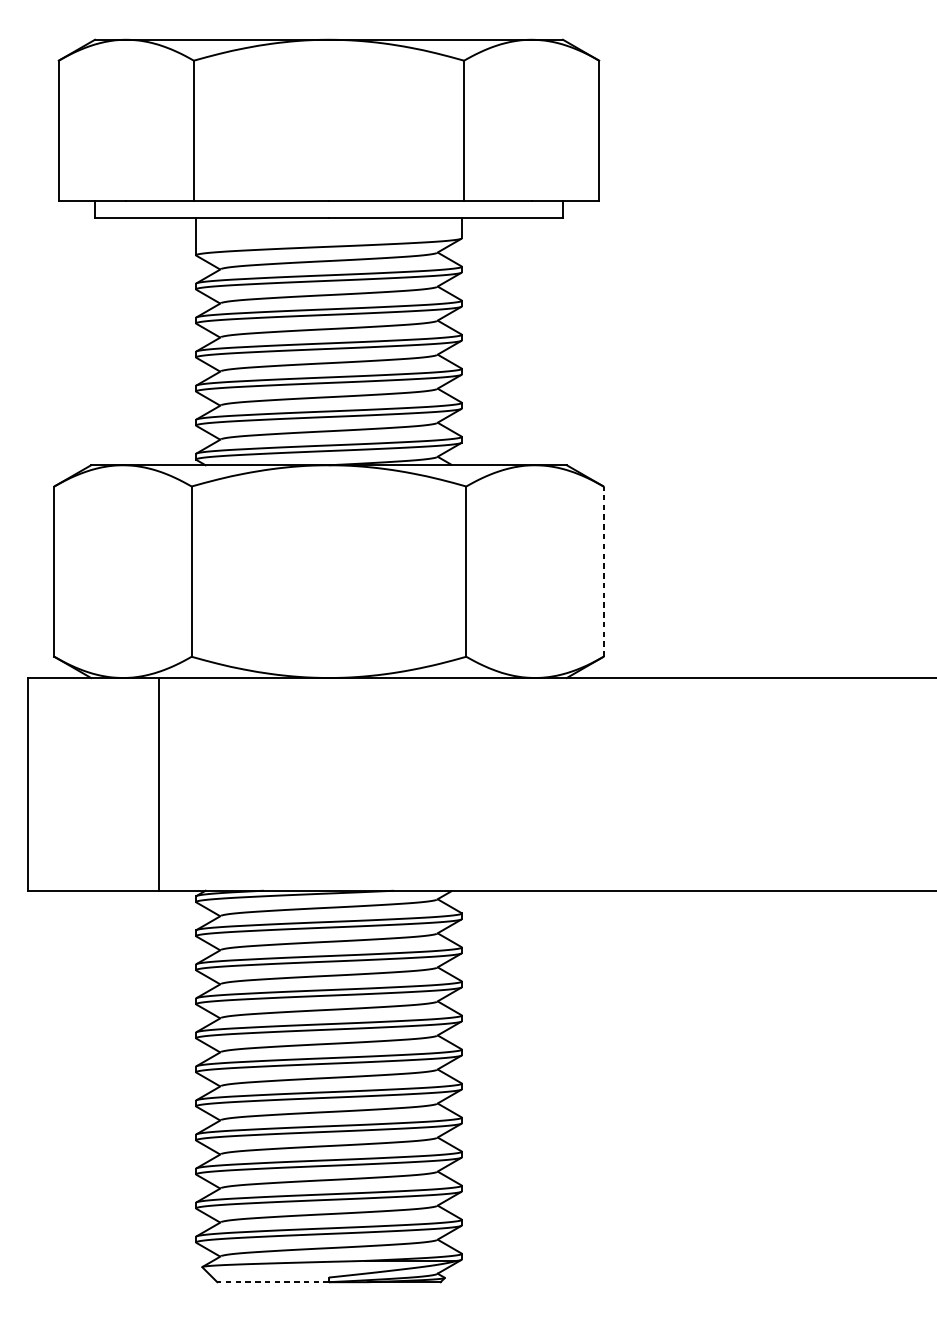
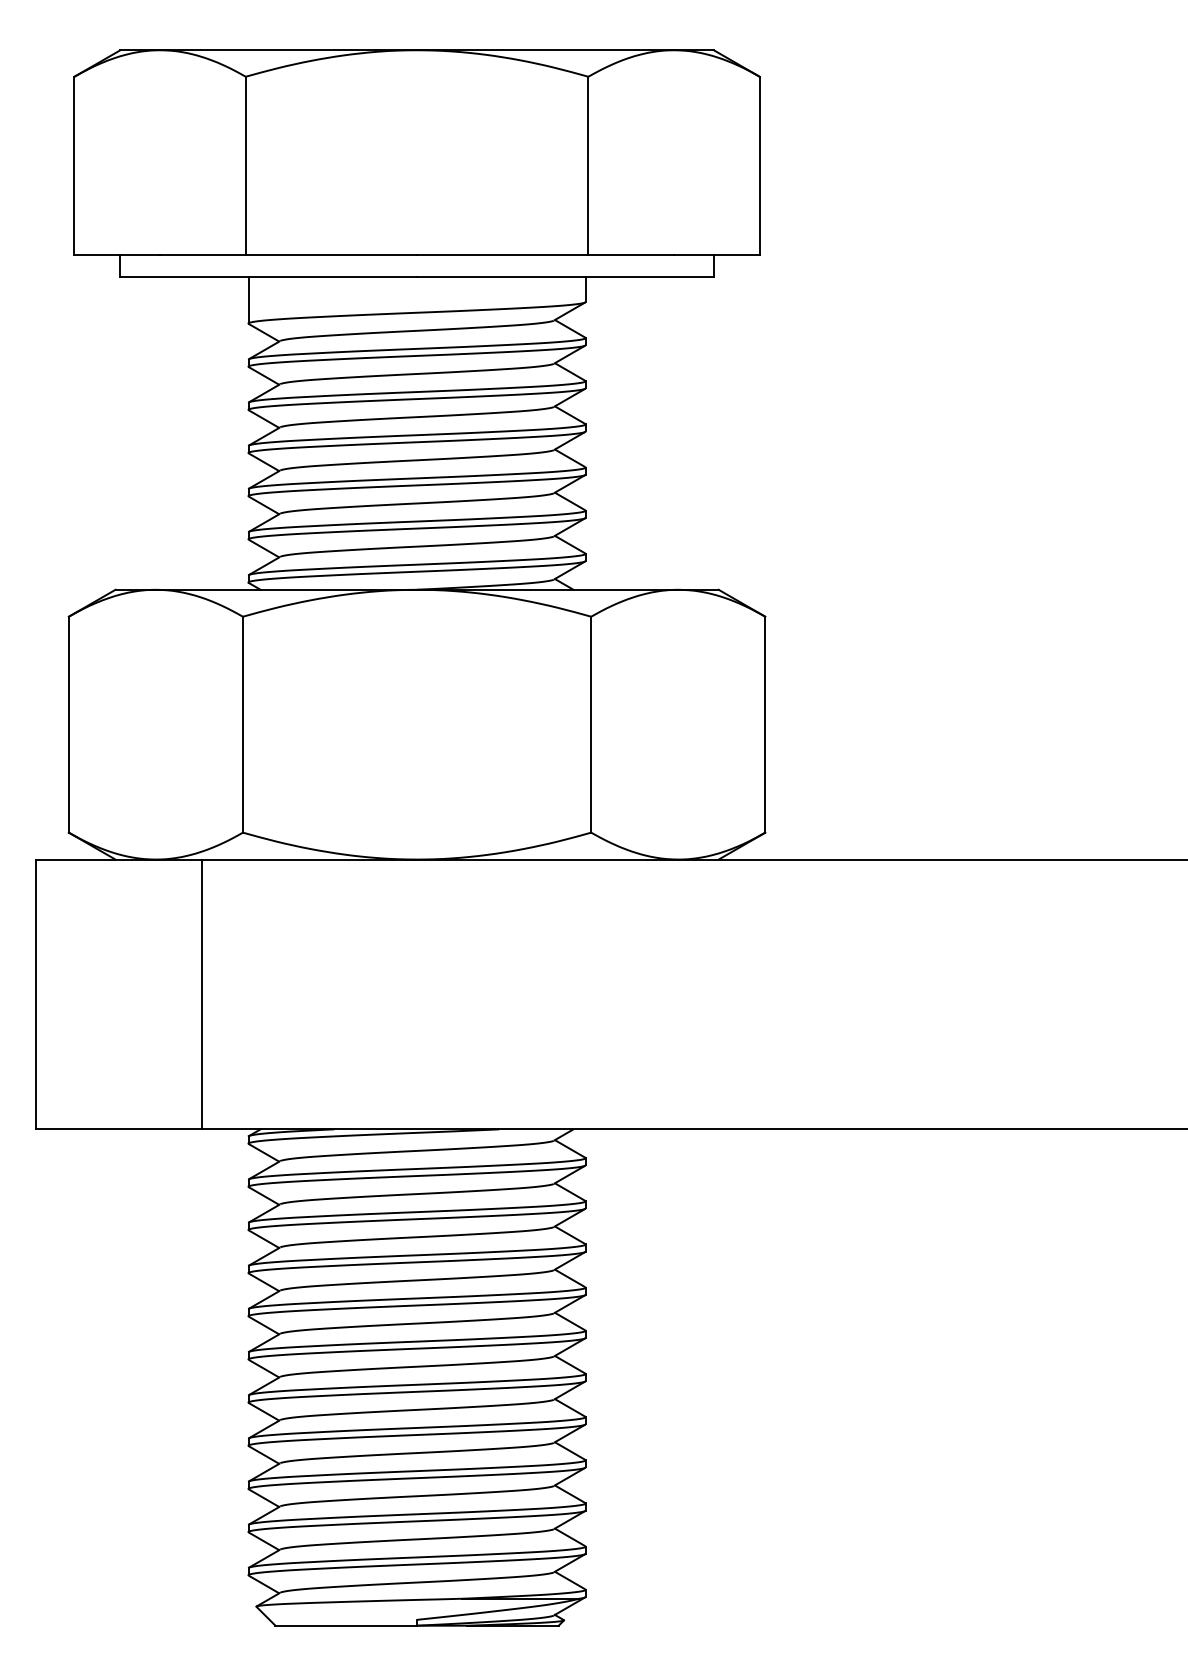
line: (603, 571) -> (765, 724), dashed -> solid
line: (273, 1282) -> (346, 1625), dashed -> solid

